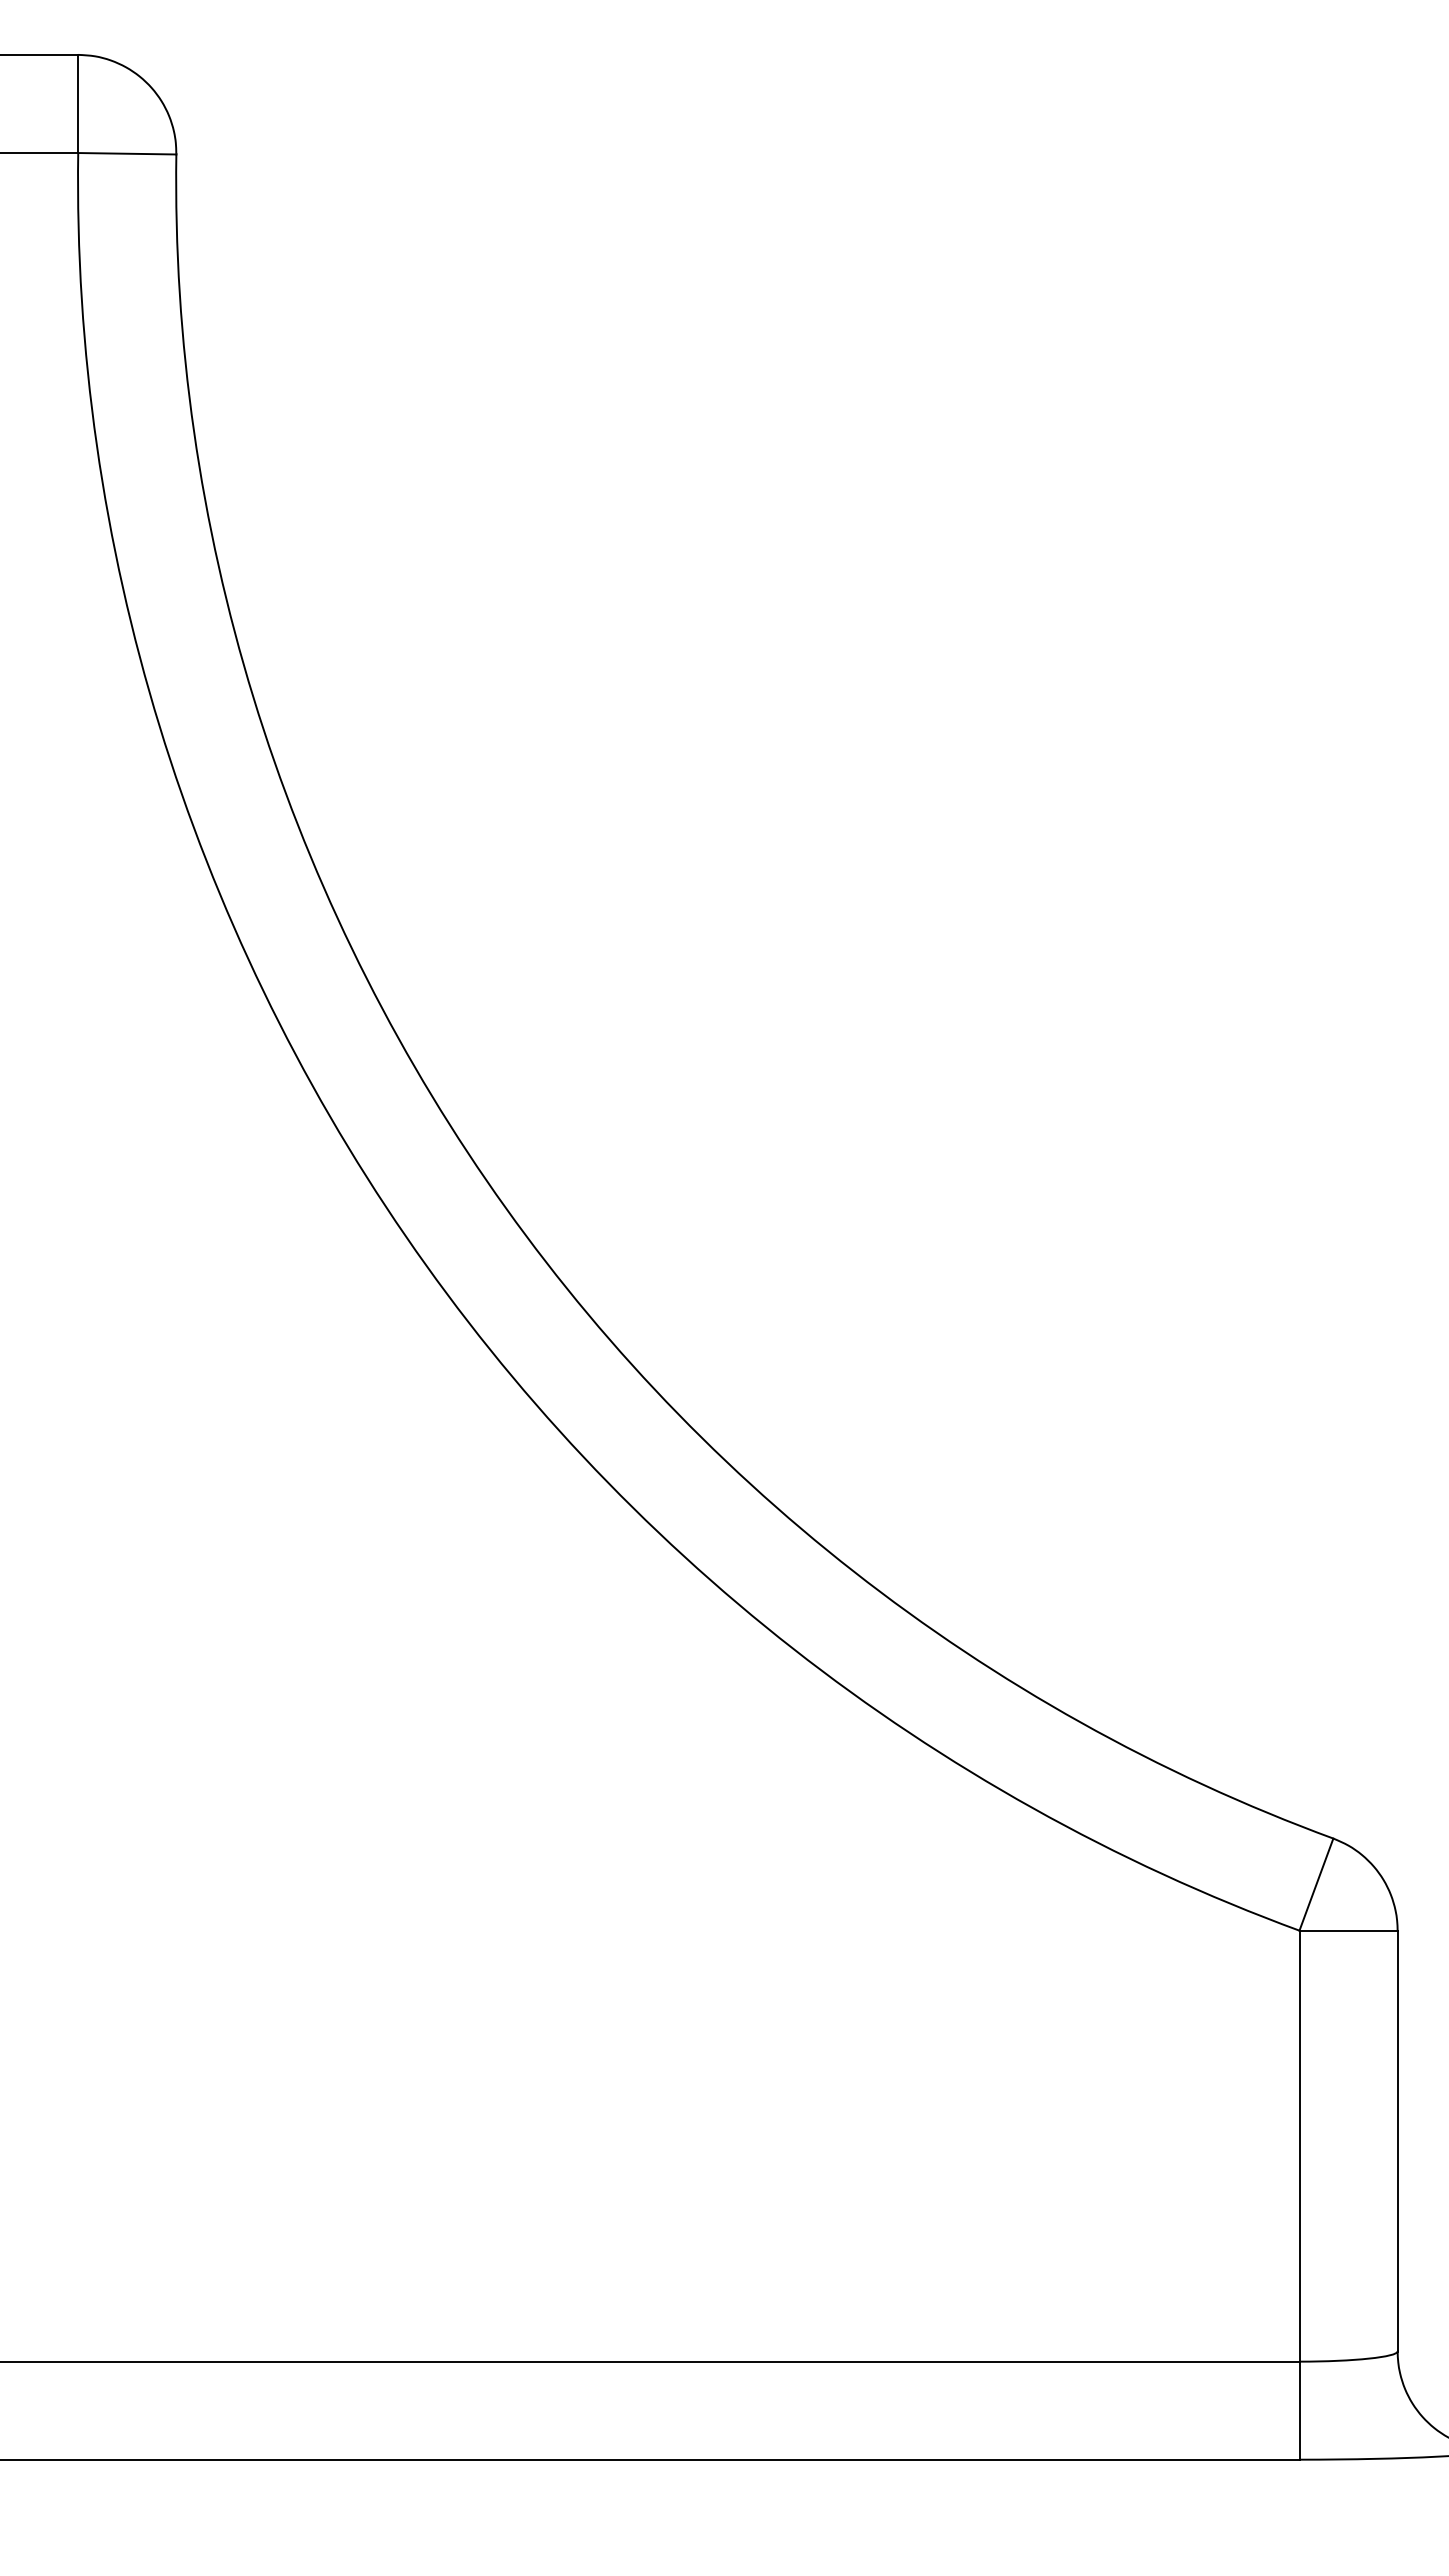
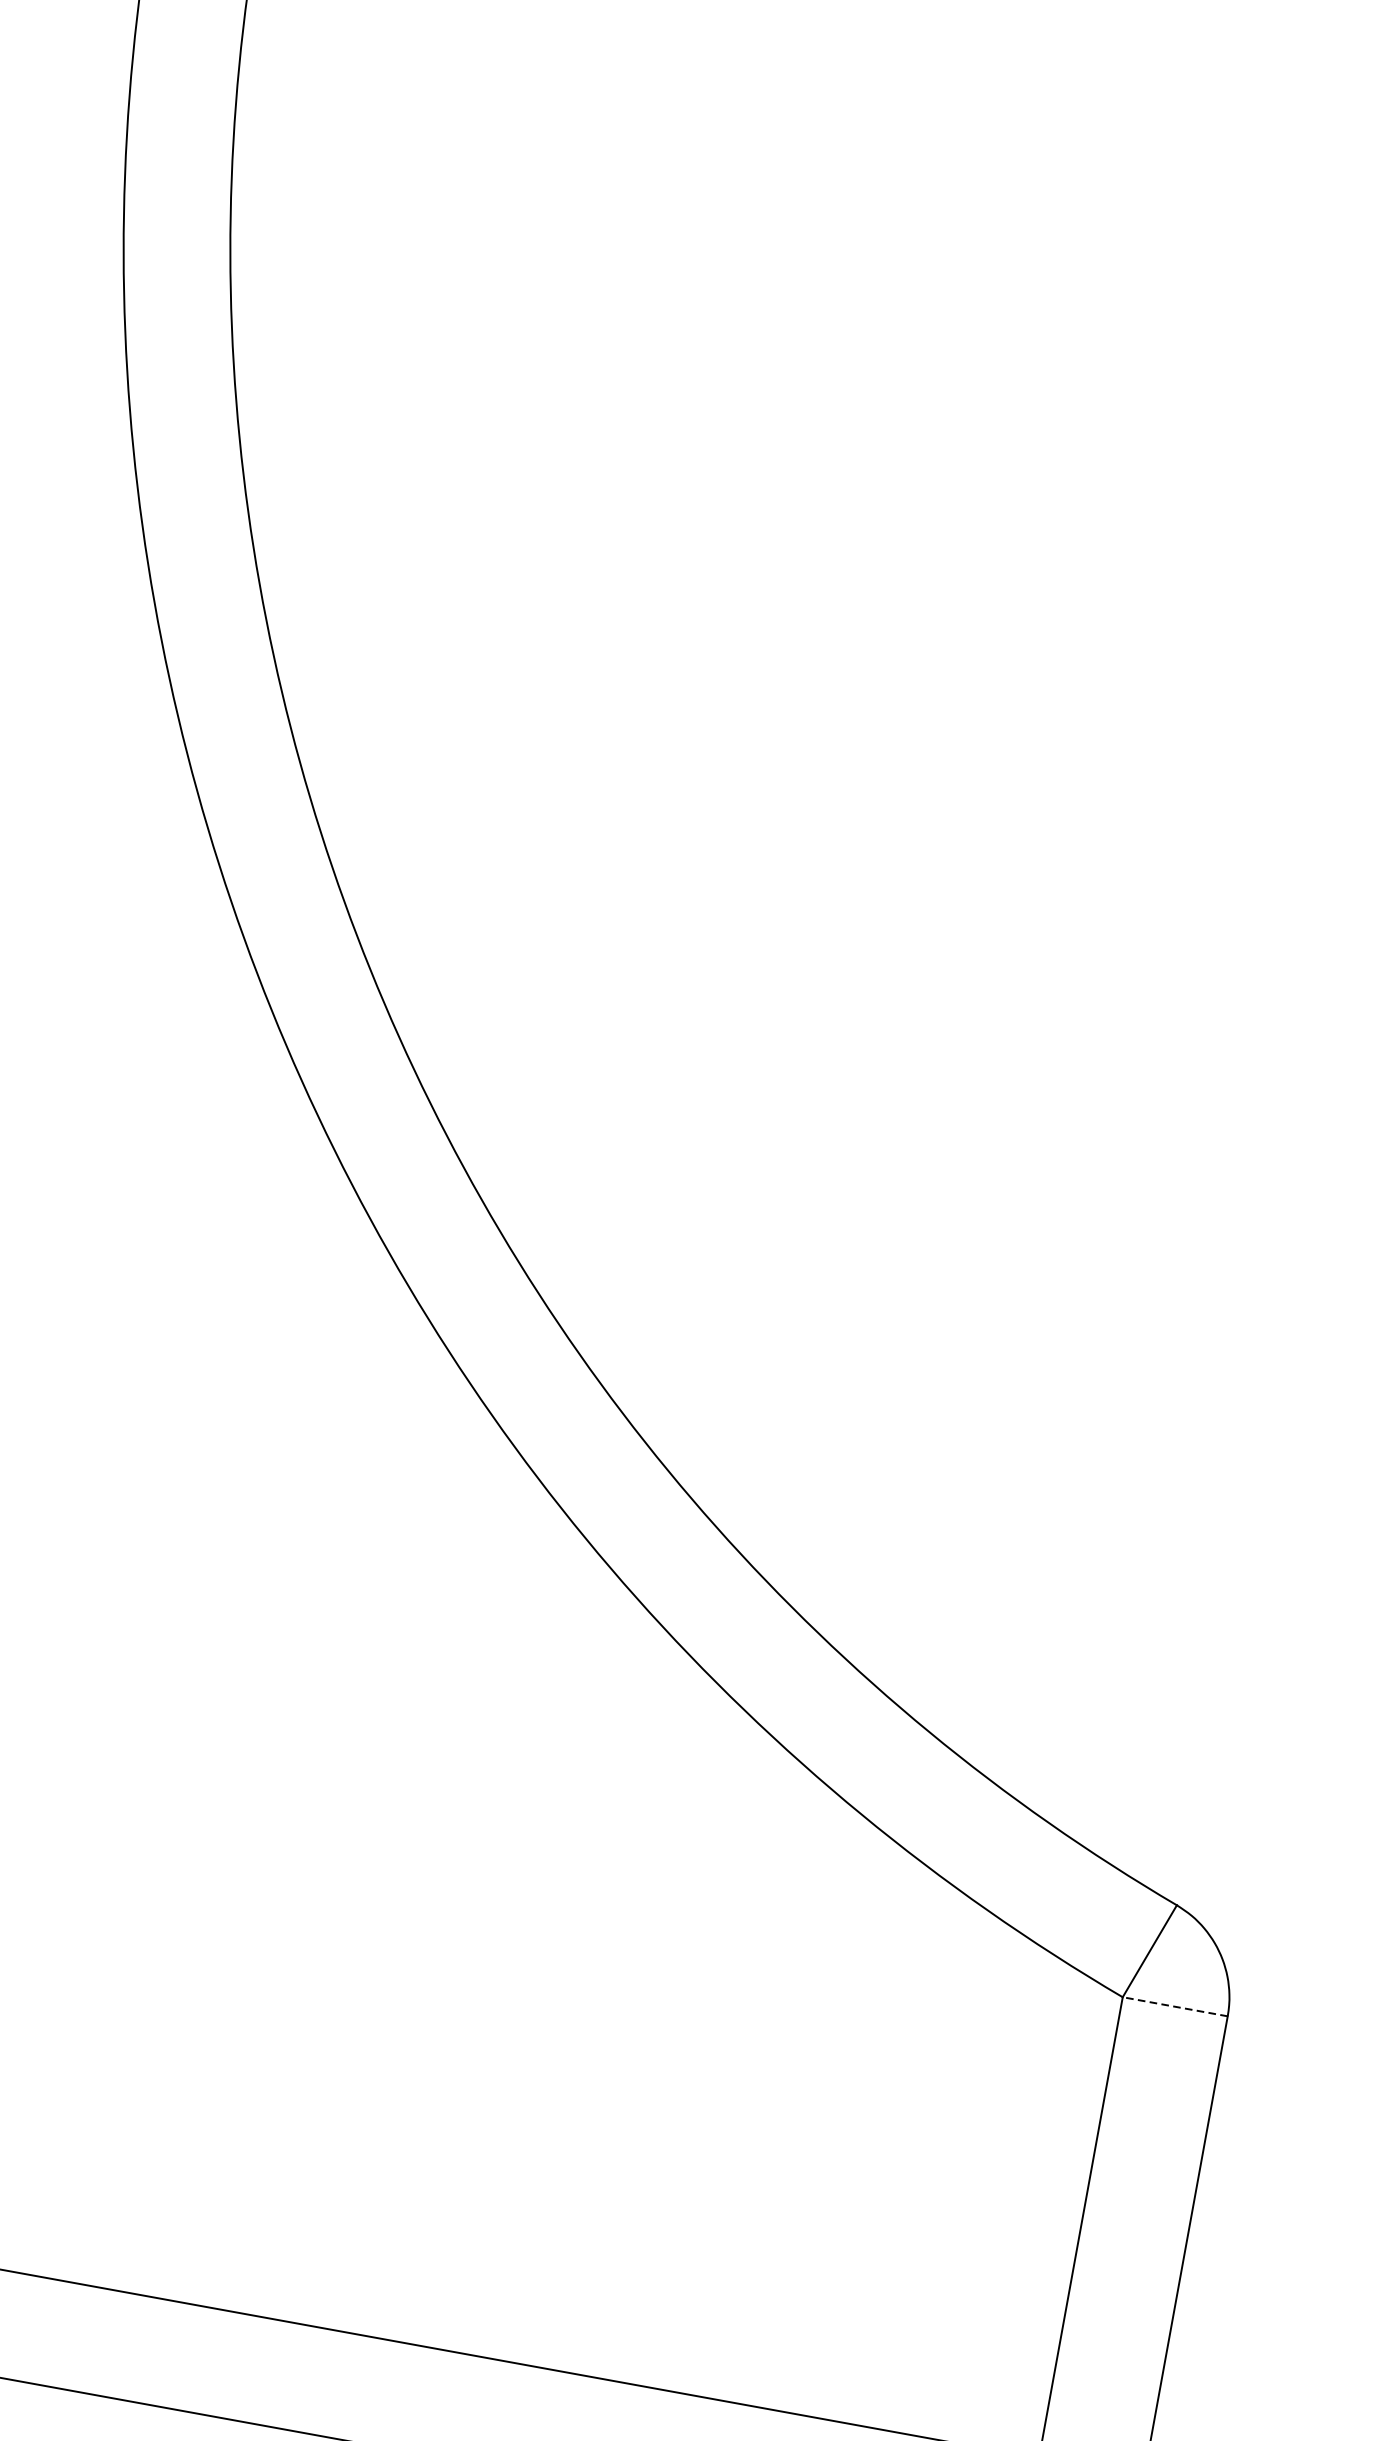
line: (1348, 1930) -> (1175, 2006), solid -> dashed

